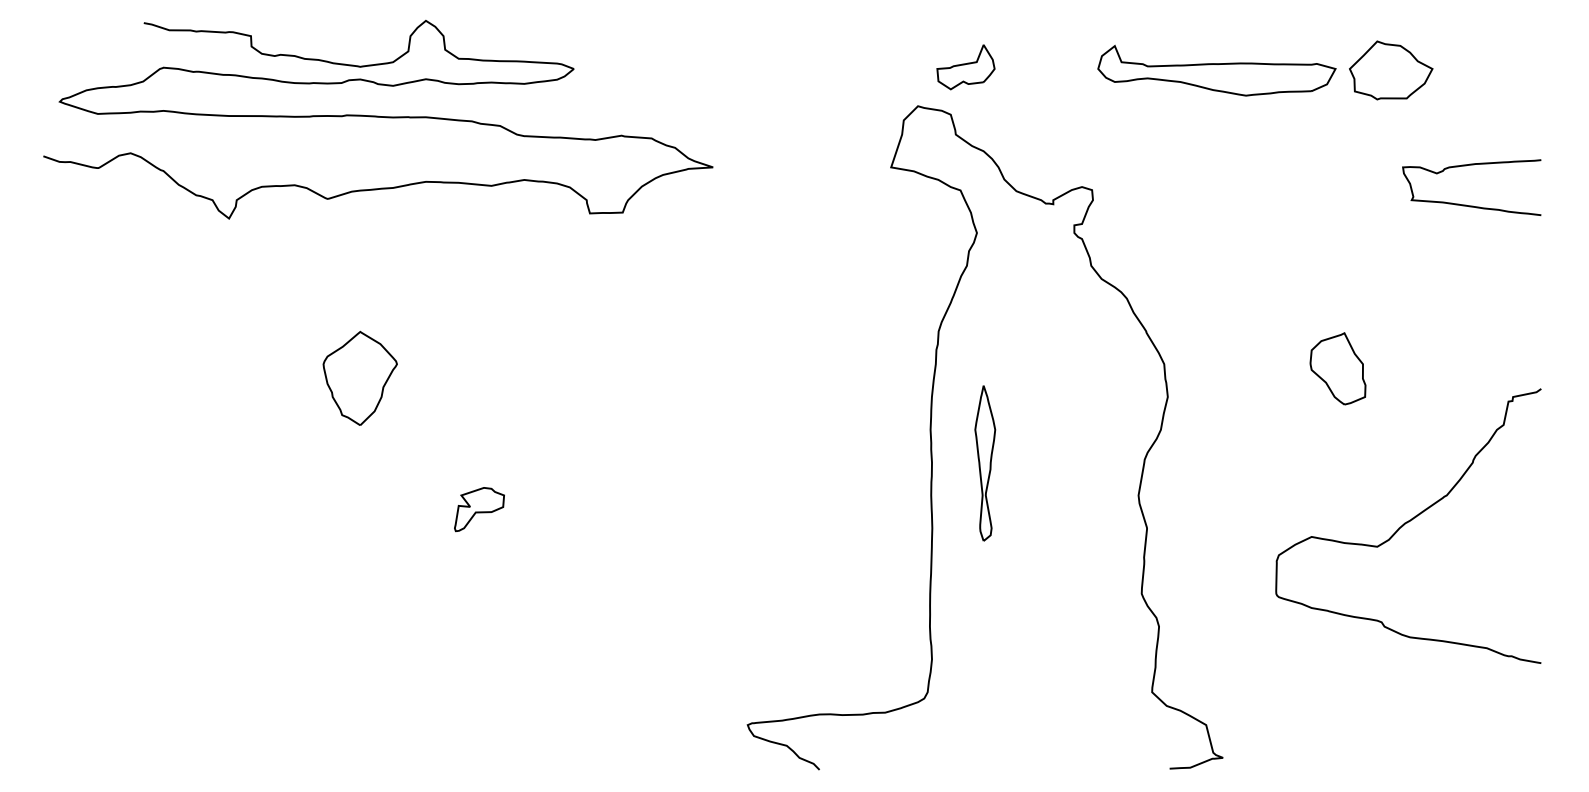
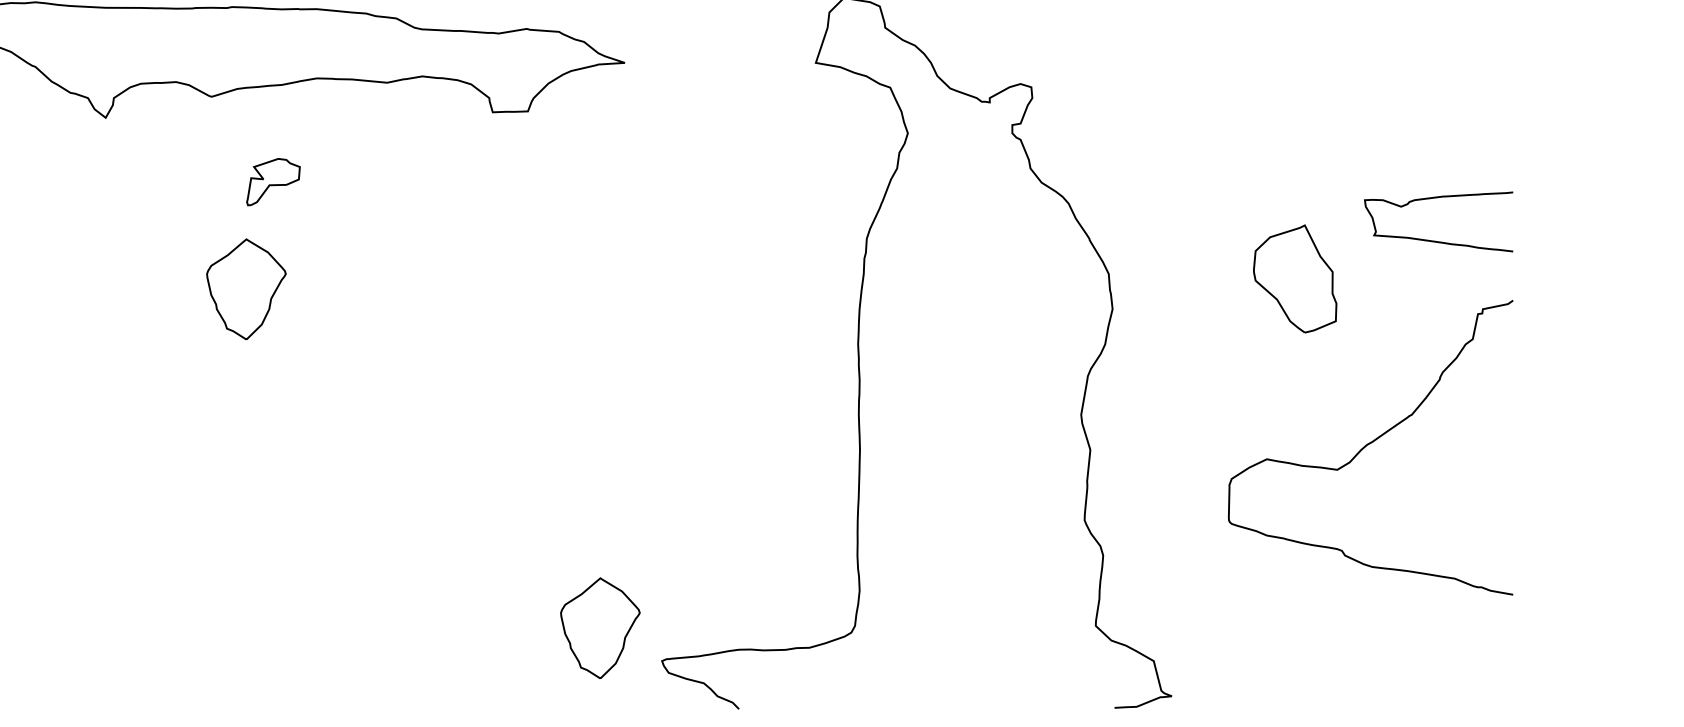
curve: (1466, 204) -> (1432, 240), moved
part: (1337, 368) -> (1294, 278), size x1.4
part: (985, 463) -> (917, 380), removed
part: (479, 509) -> (273, 182), moved
part: (689, 693) -> (599, 627), added

